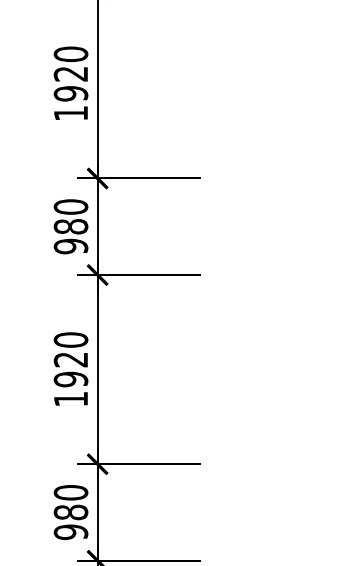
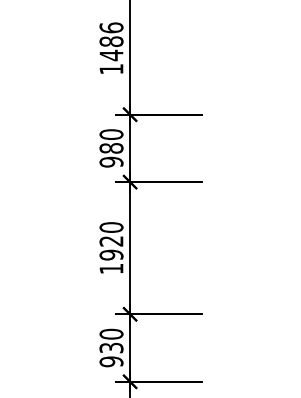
text: (70, 73) -> (111, 41), 1920 -> 1486
text: (70, 511) -> (111, 347), 980 -> 930

